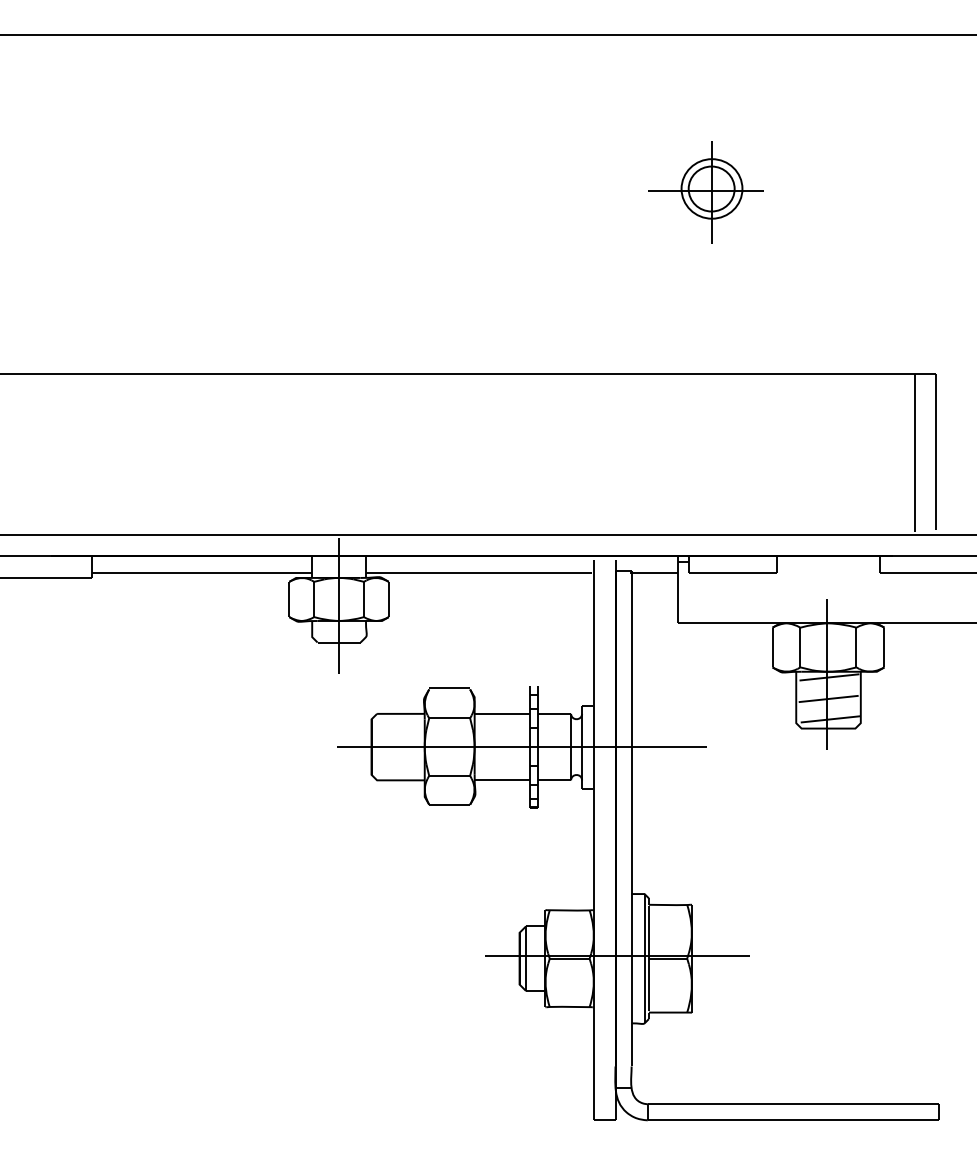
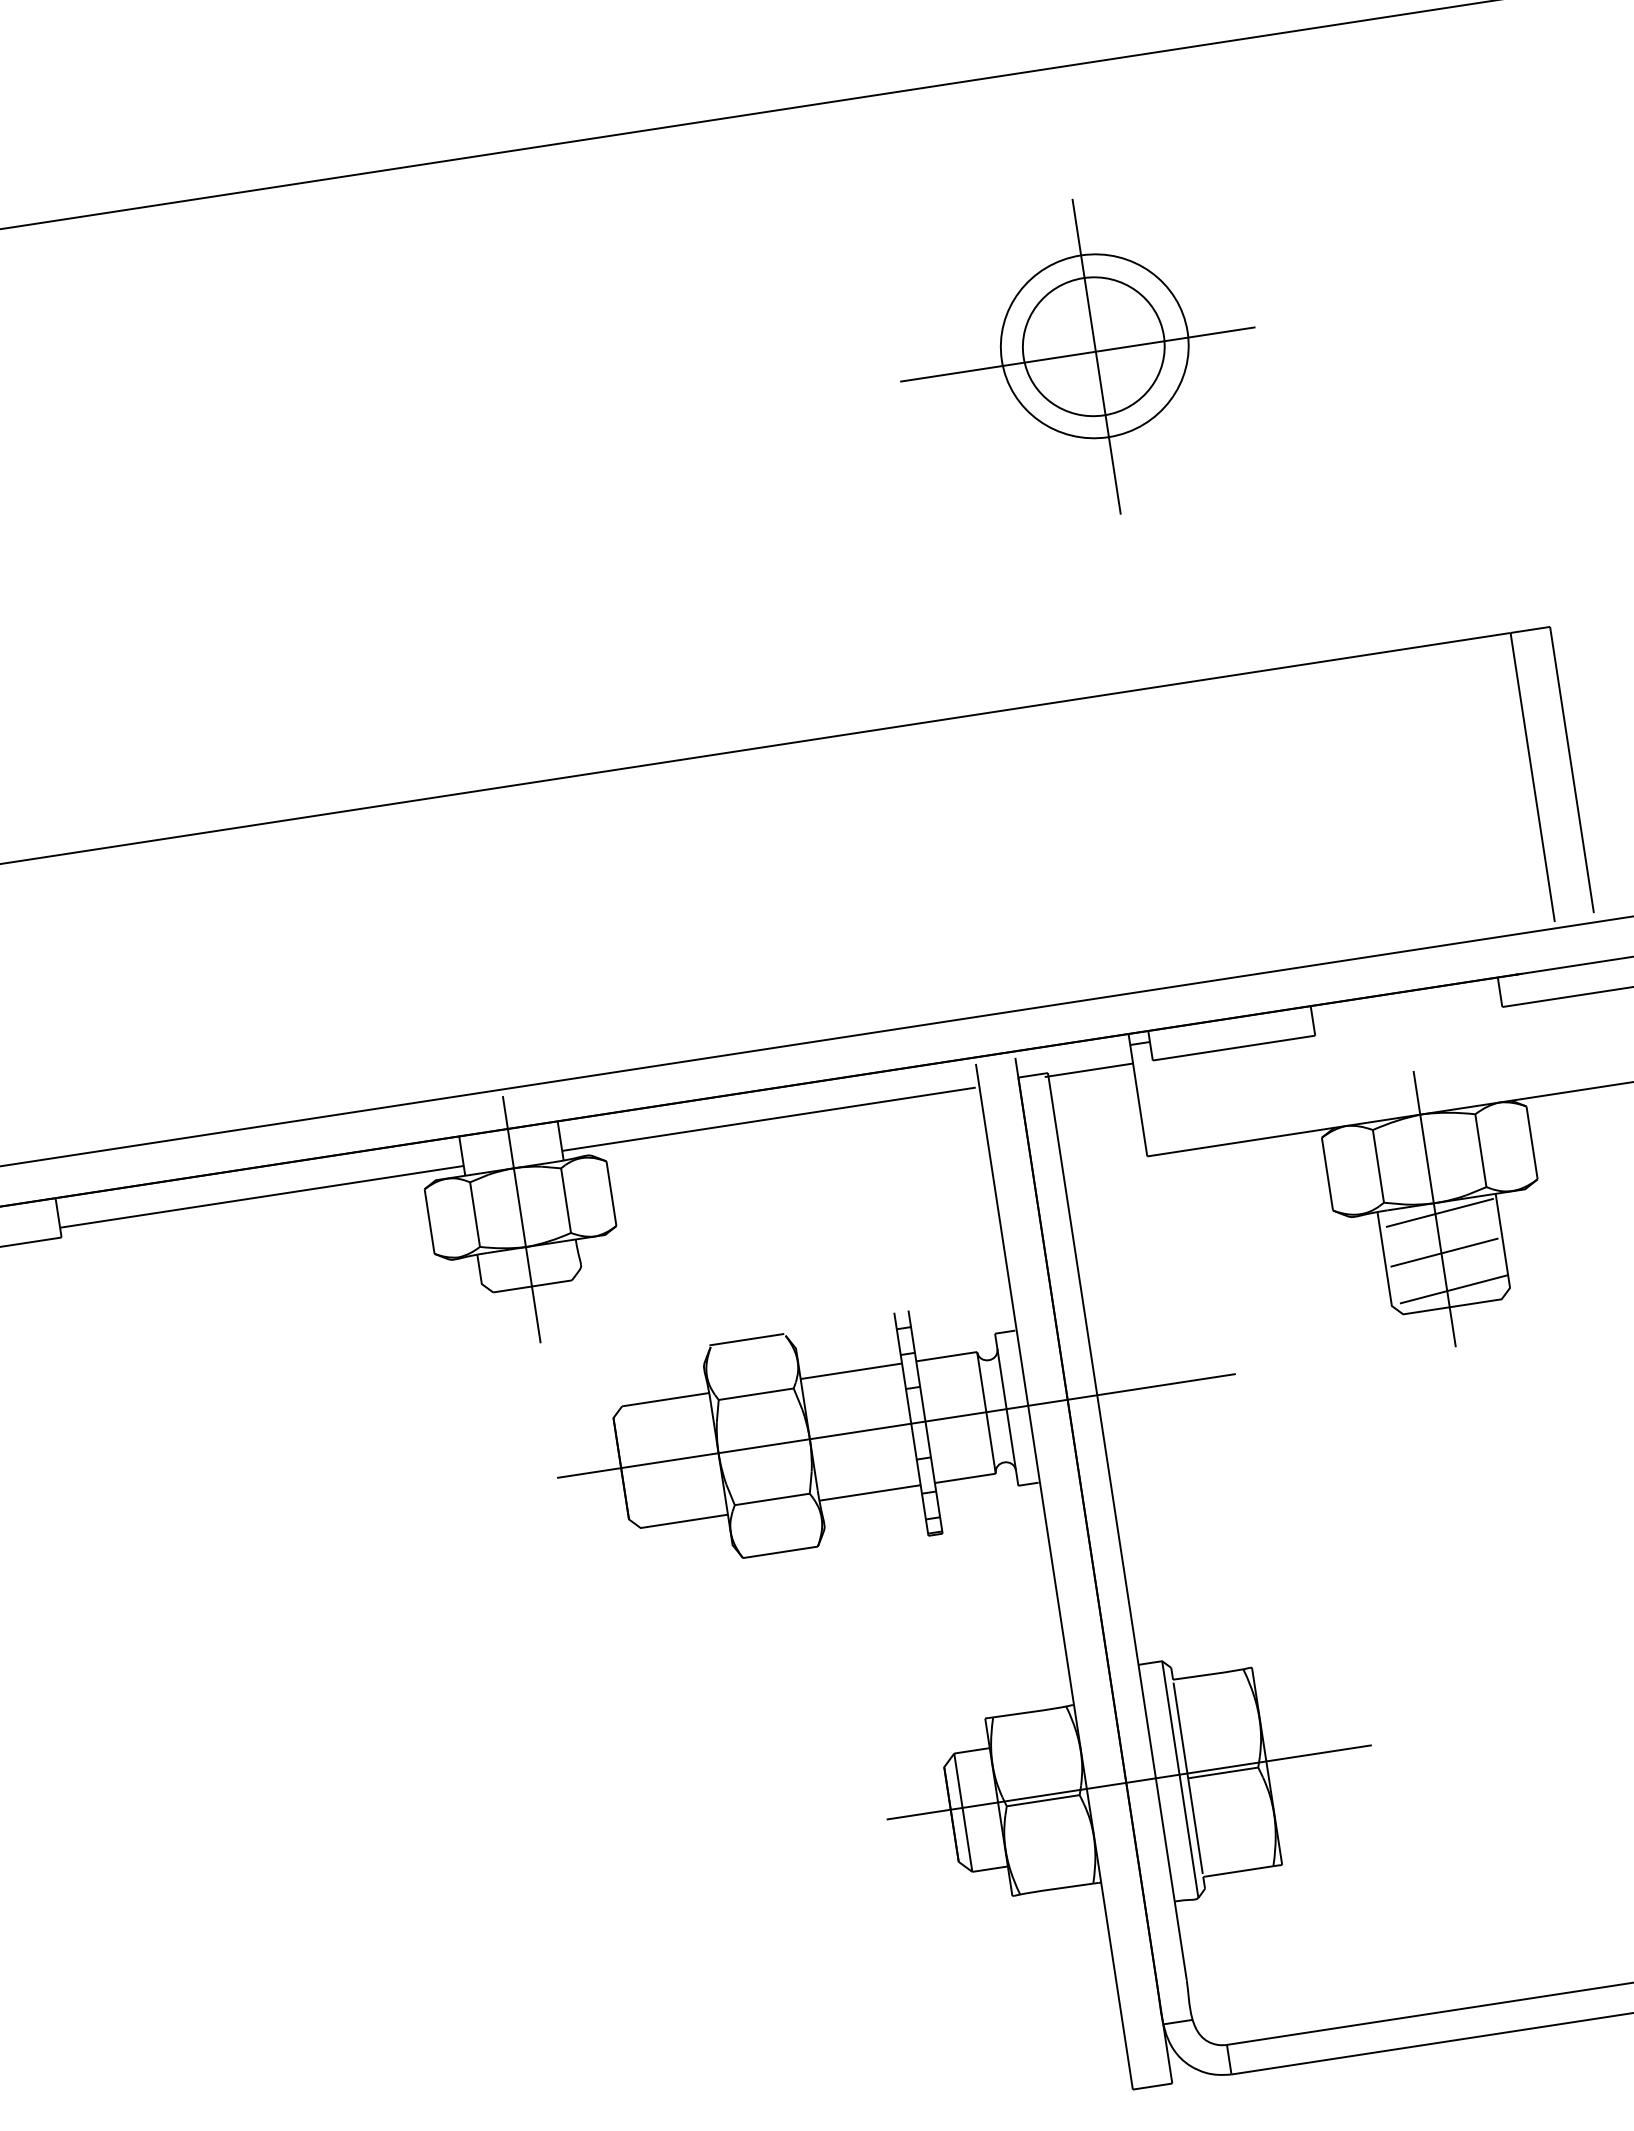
part: (705, 192) -> (1077, 360), size x1.67

